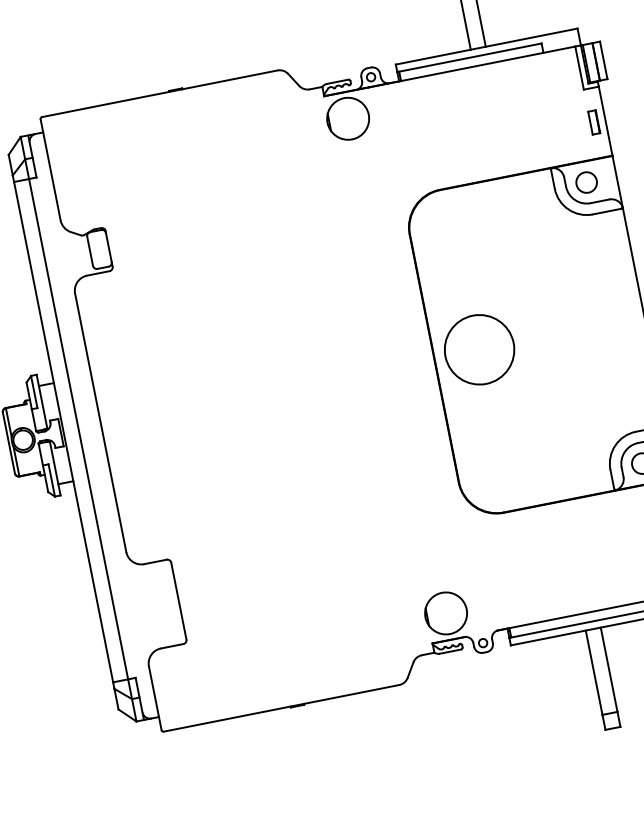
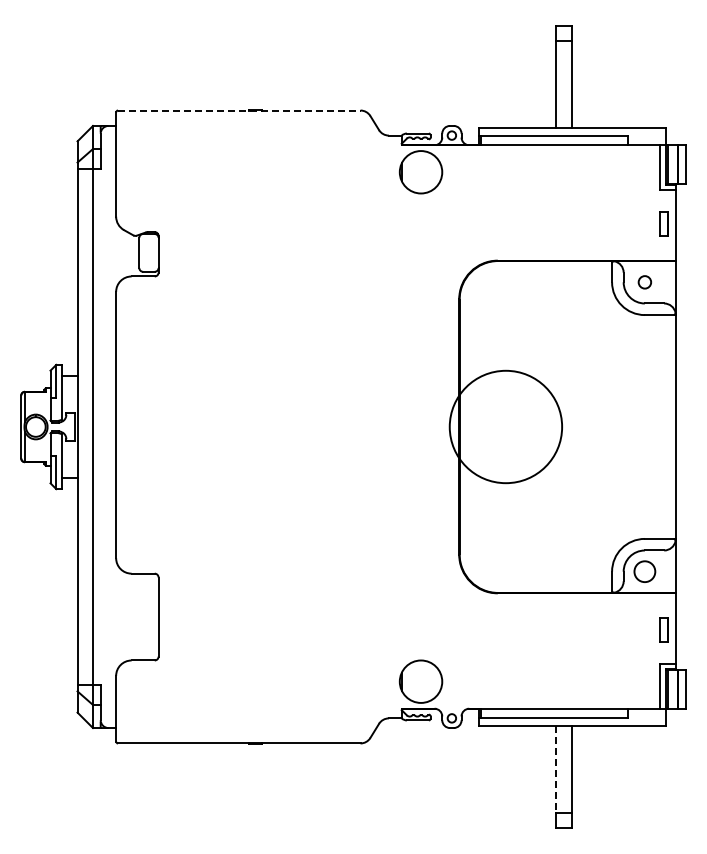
line: (160, 93) -> (239, 110), solid -> dashed
circle: (586, 182) -> (644, 282), size x0.6
circle: (479, 349) -> (505, 426), size x1.6
line: (594, 673) -> (556, 770), solid -> dashed

